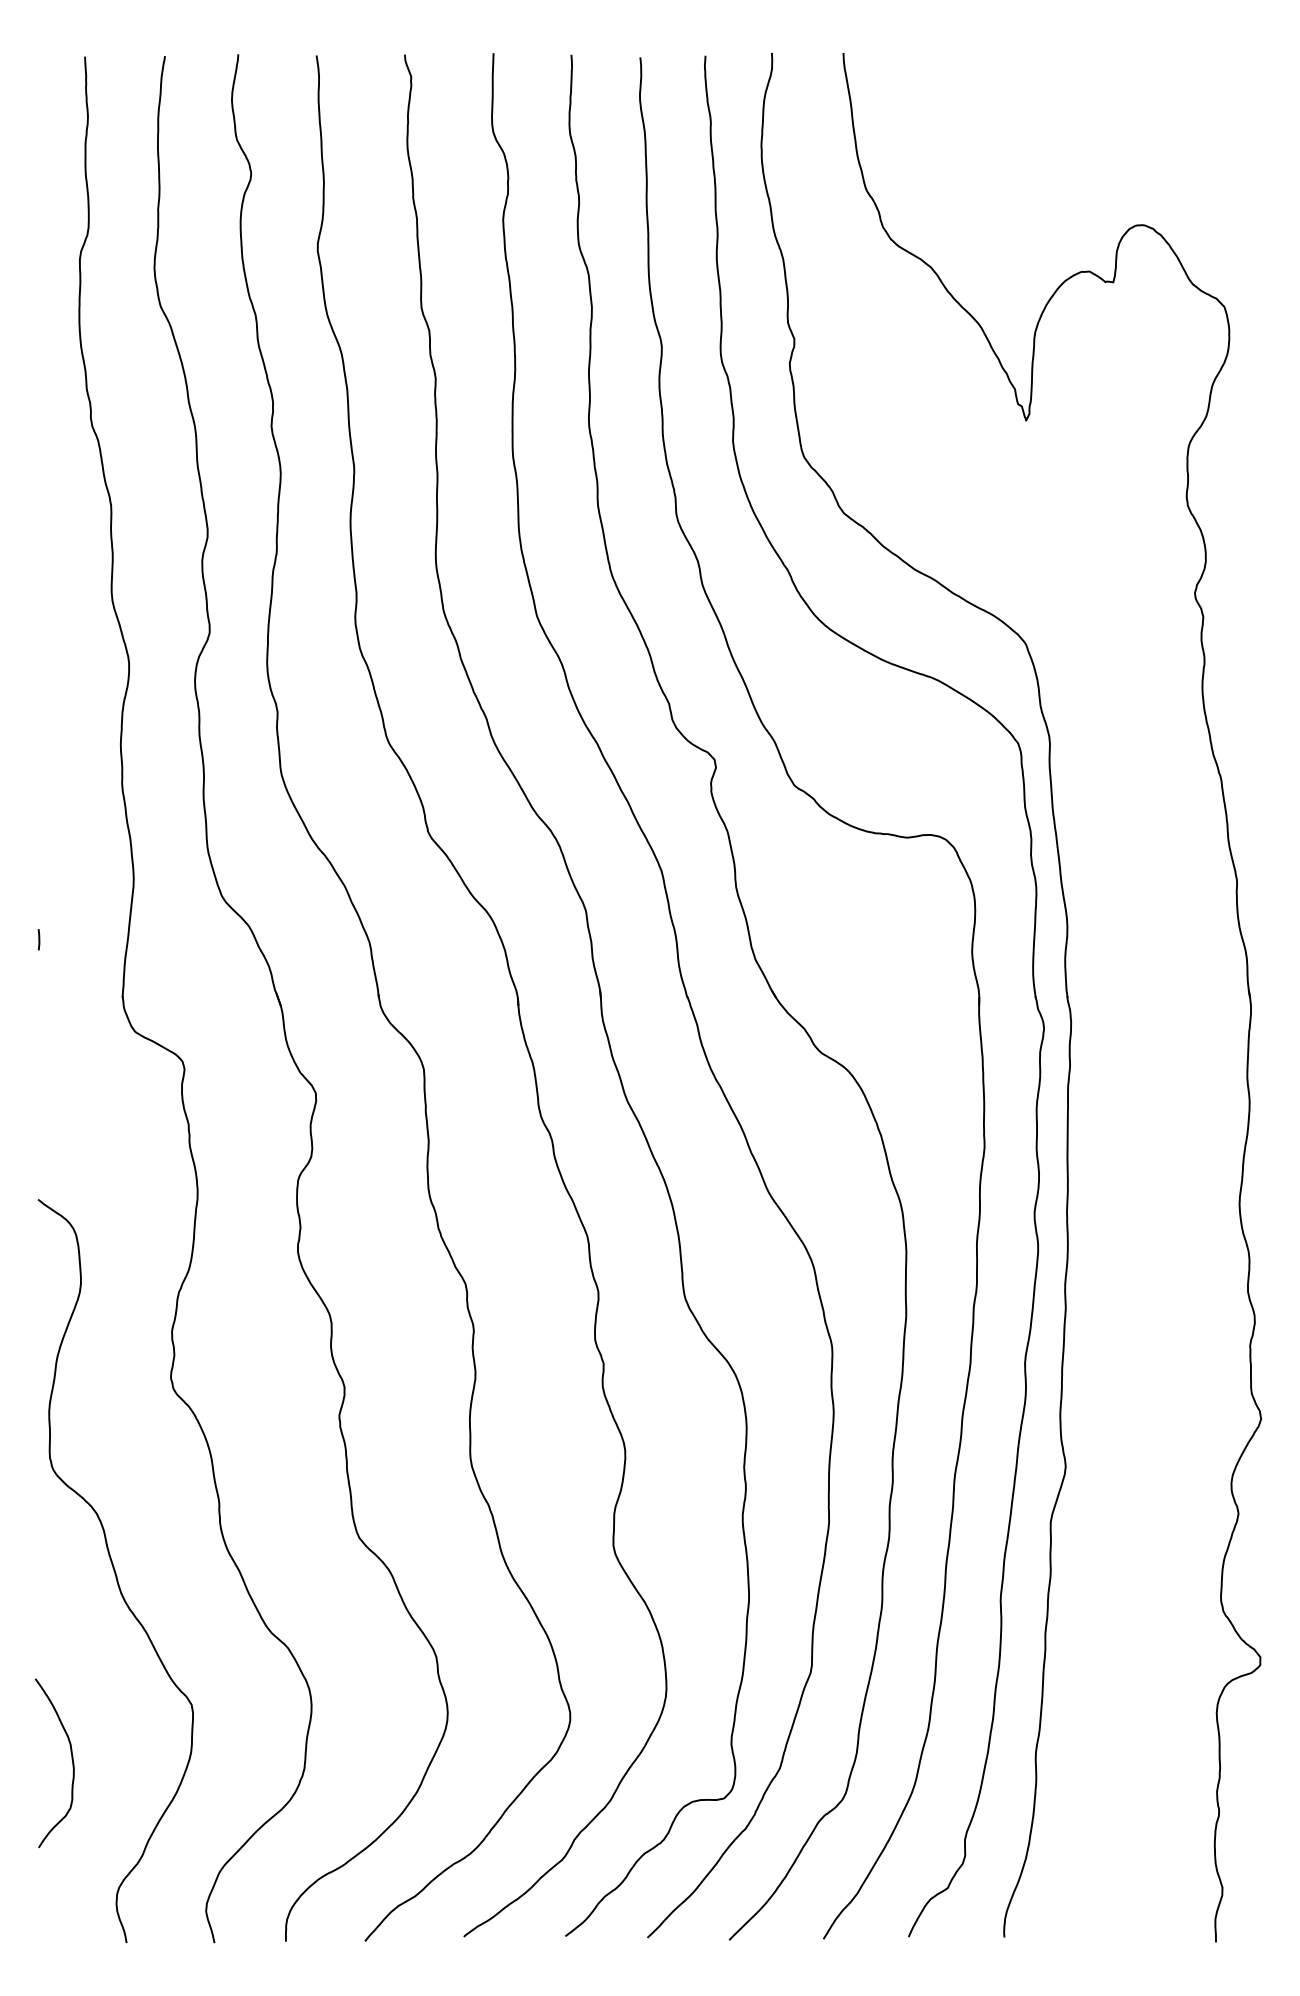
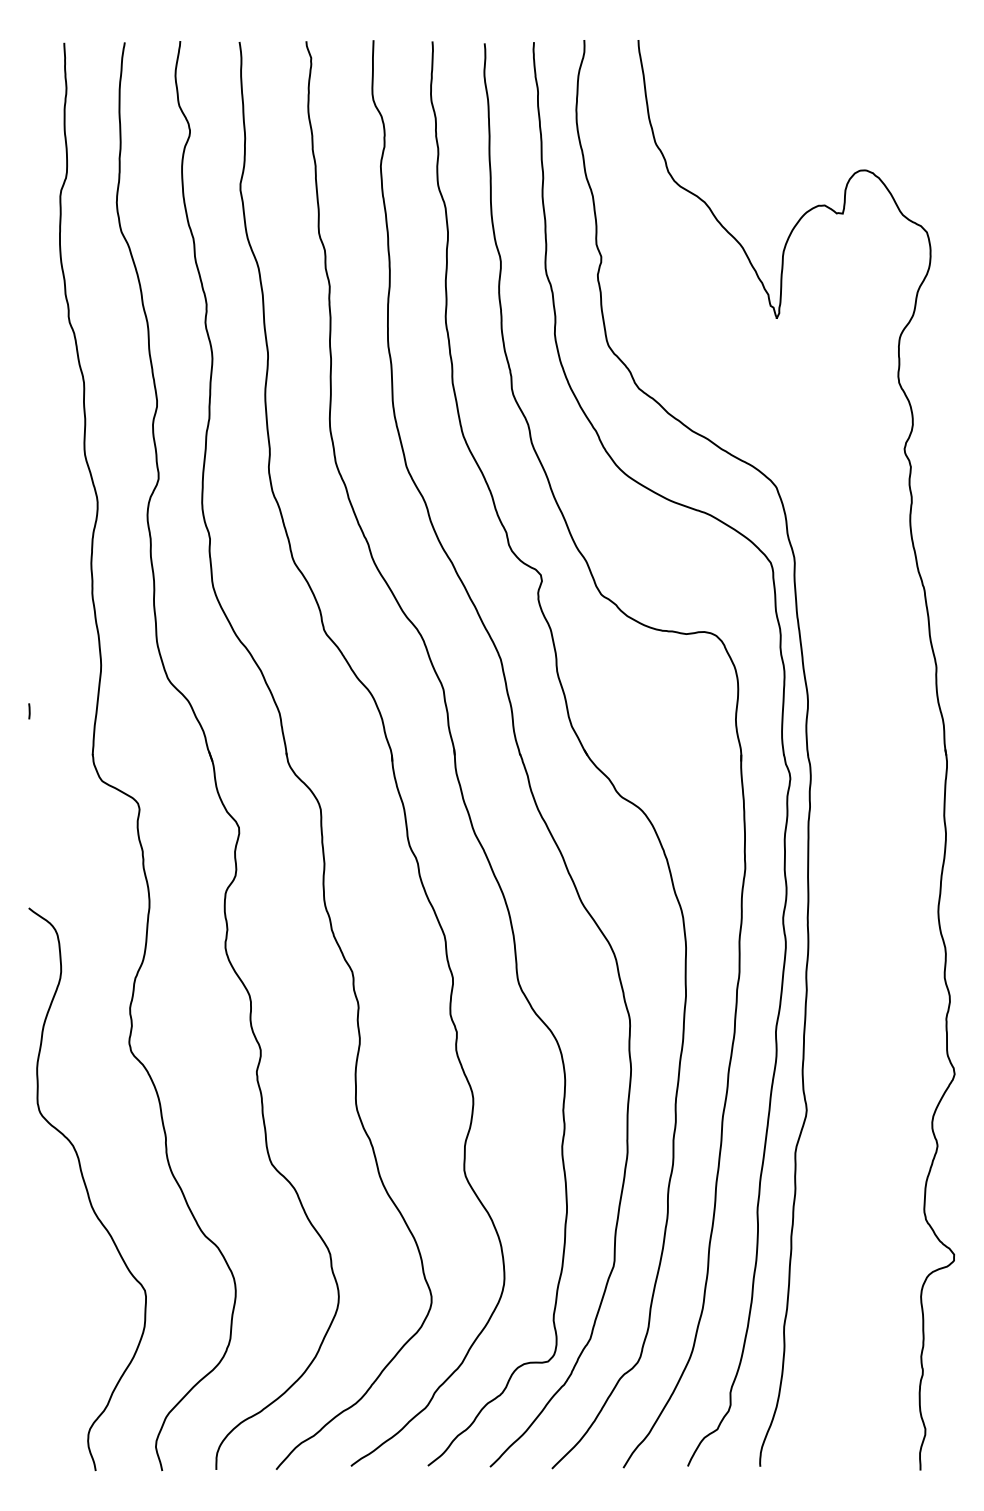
curve: (71, 1759) -> (54, 1332), removed

